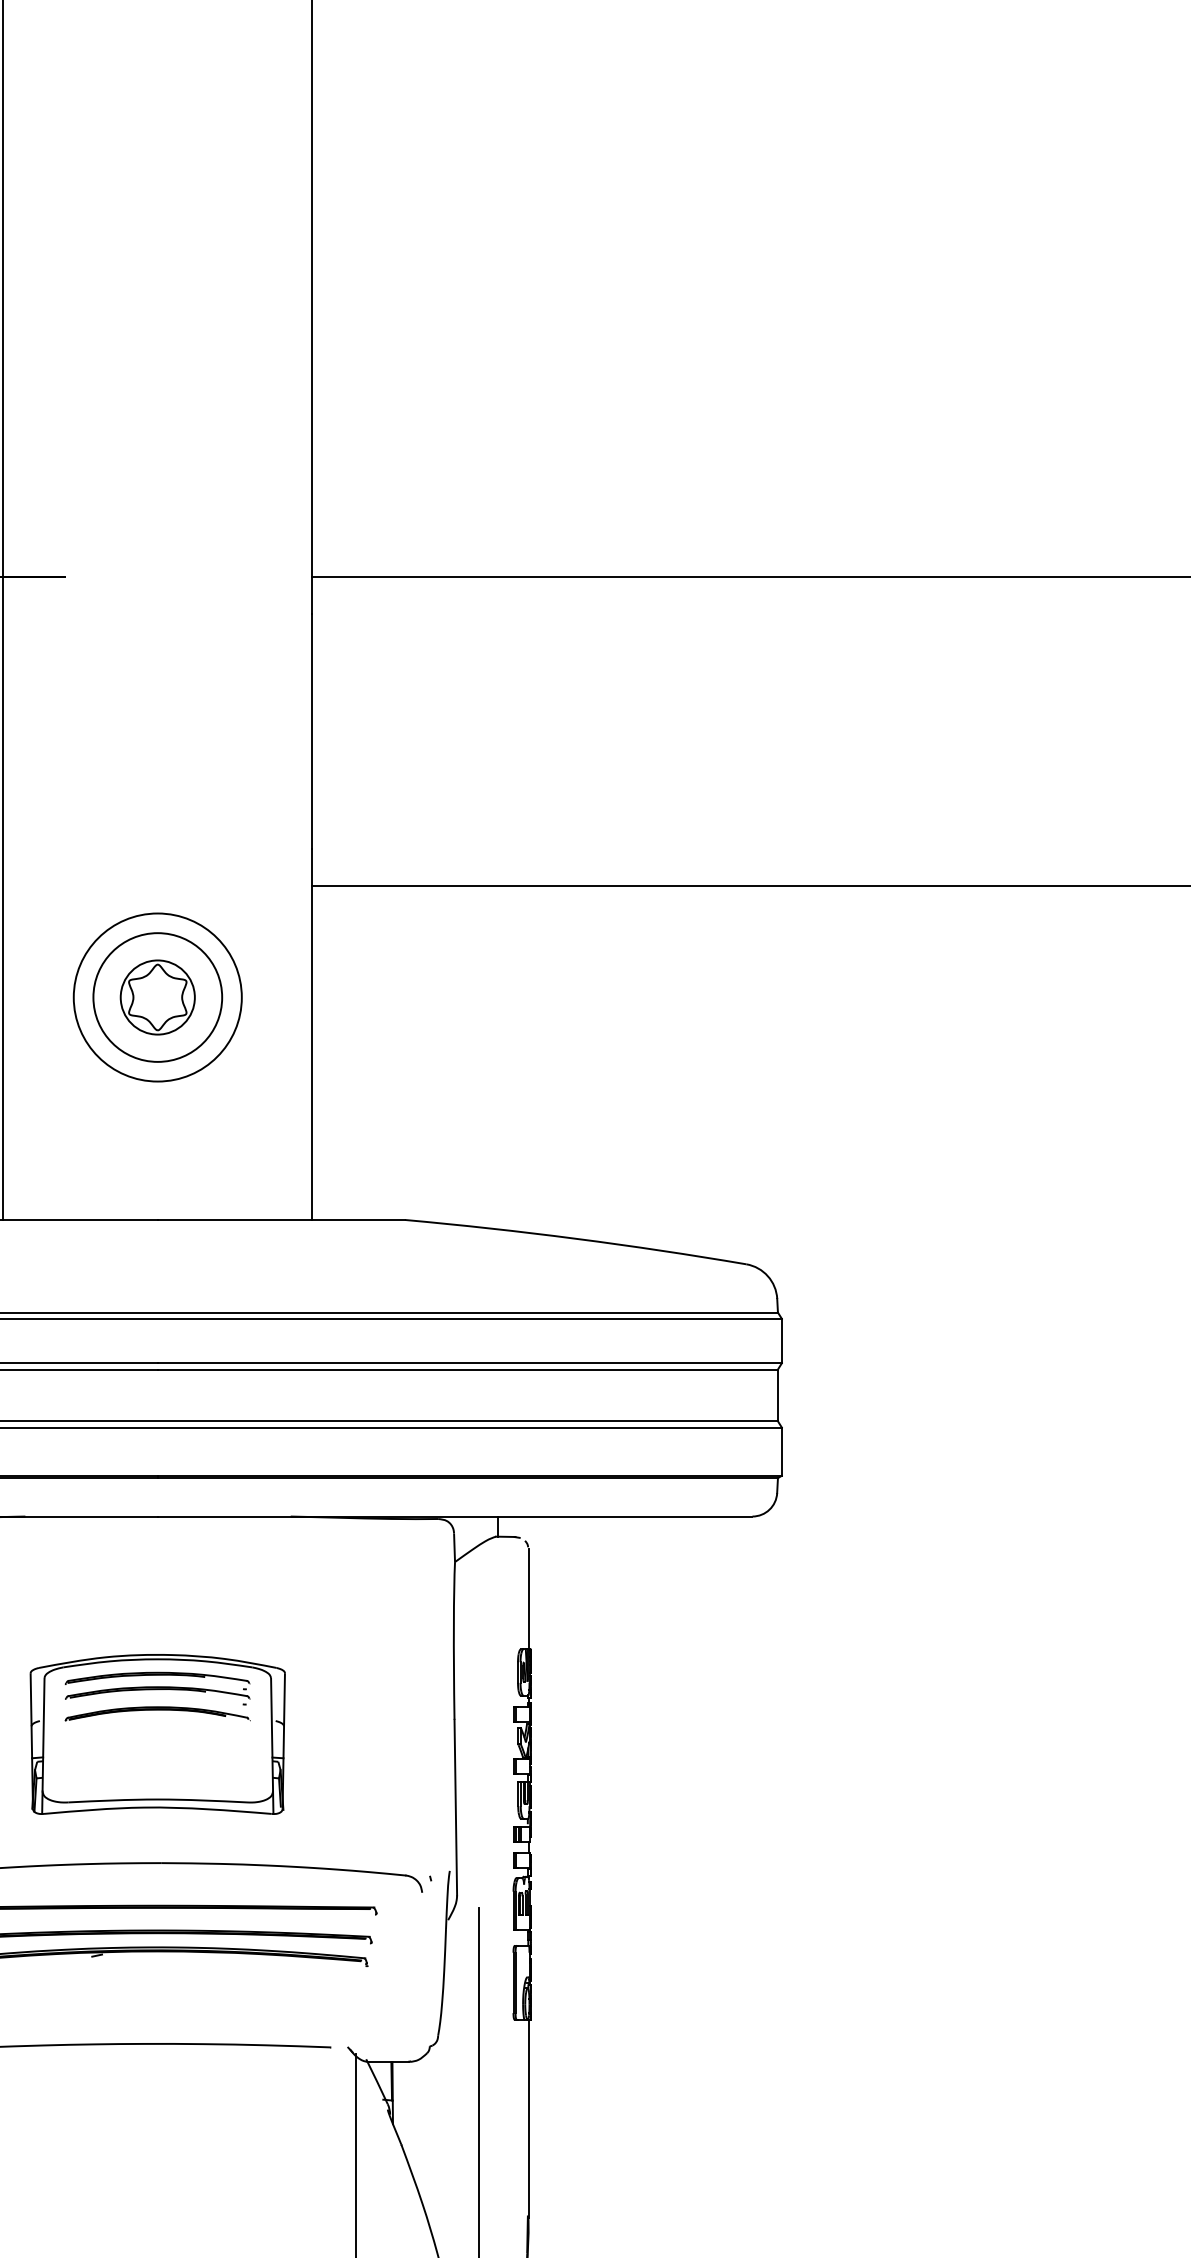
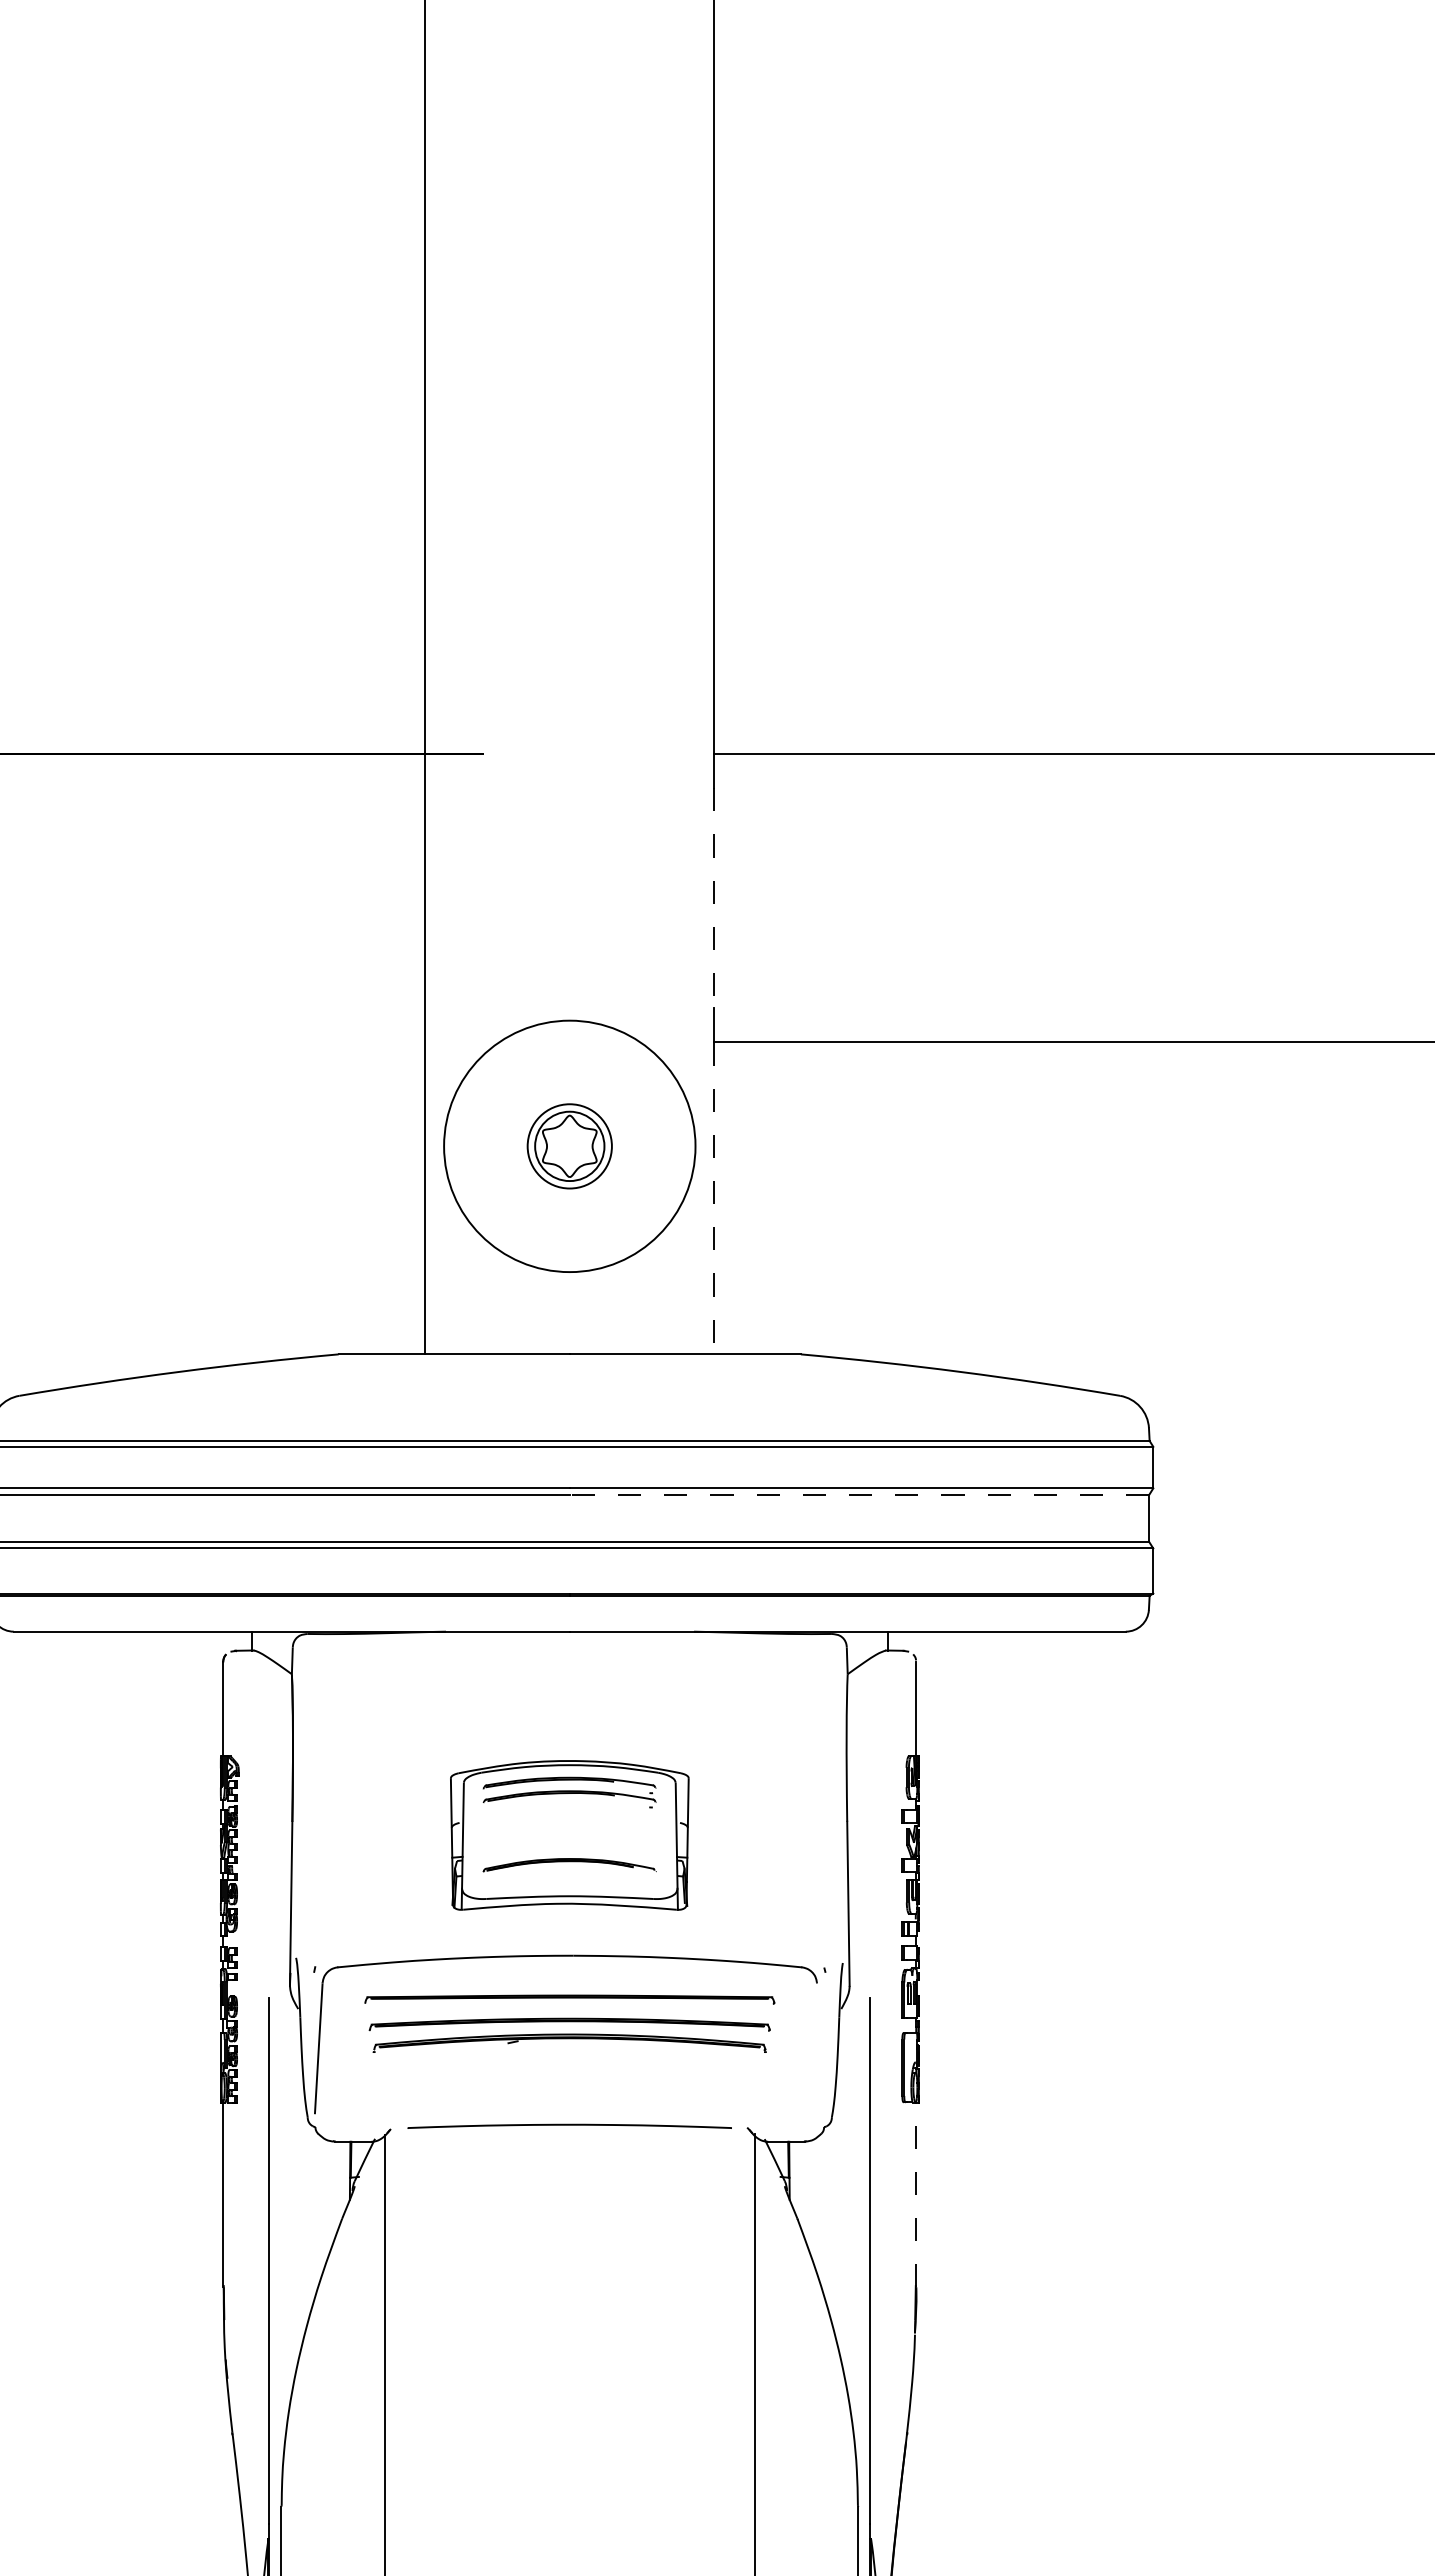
line: (312, 731) -> (714, 897), solid -> dashed
circle: (157, 996) -> (569, 1145), size x1.6
circle: (157, 997) -> (569, 1146), size x0.7
line: (312, 1053) -> (714, 1198), solid -> dashed
line: (467, 1369) -> (859, 1494), solid -> dashed
part: (157, 1714) -> (569, 1865), moved
line: (528, 2118) -> (916, 2194), solid -> dashed

